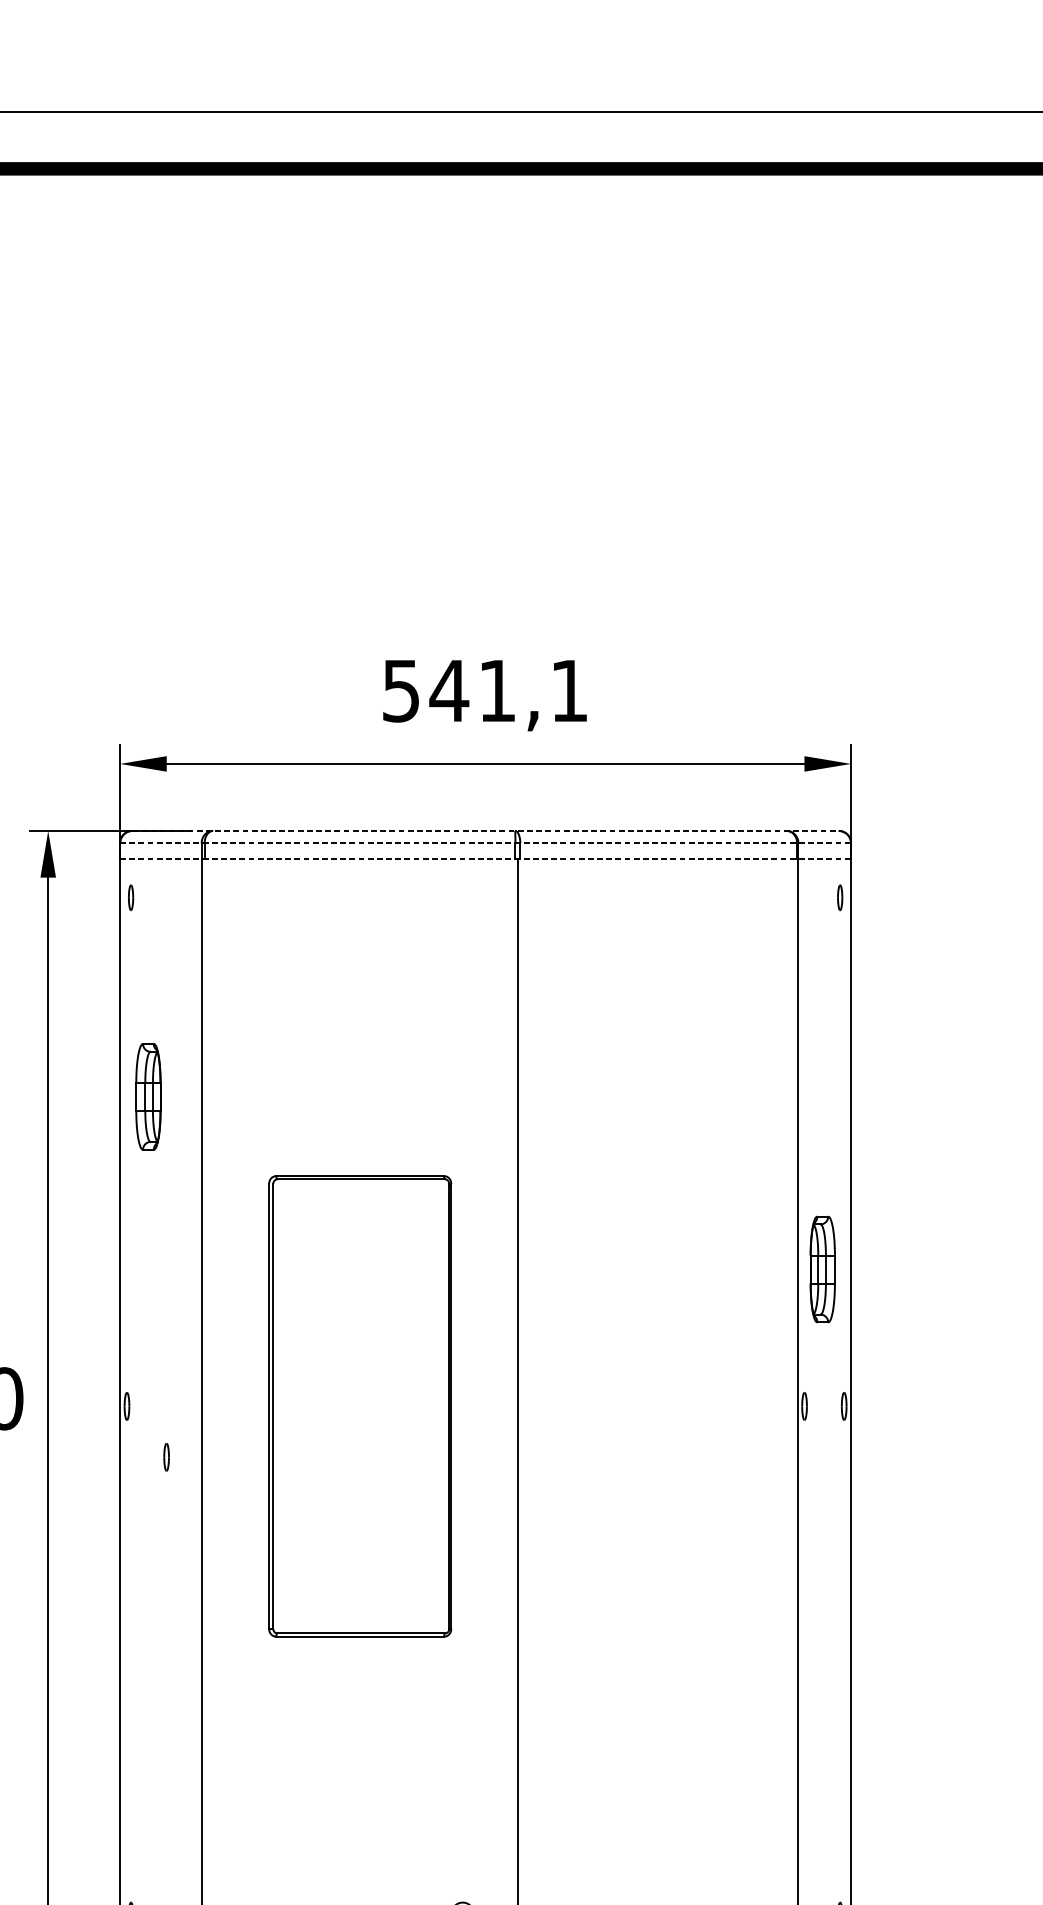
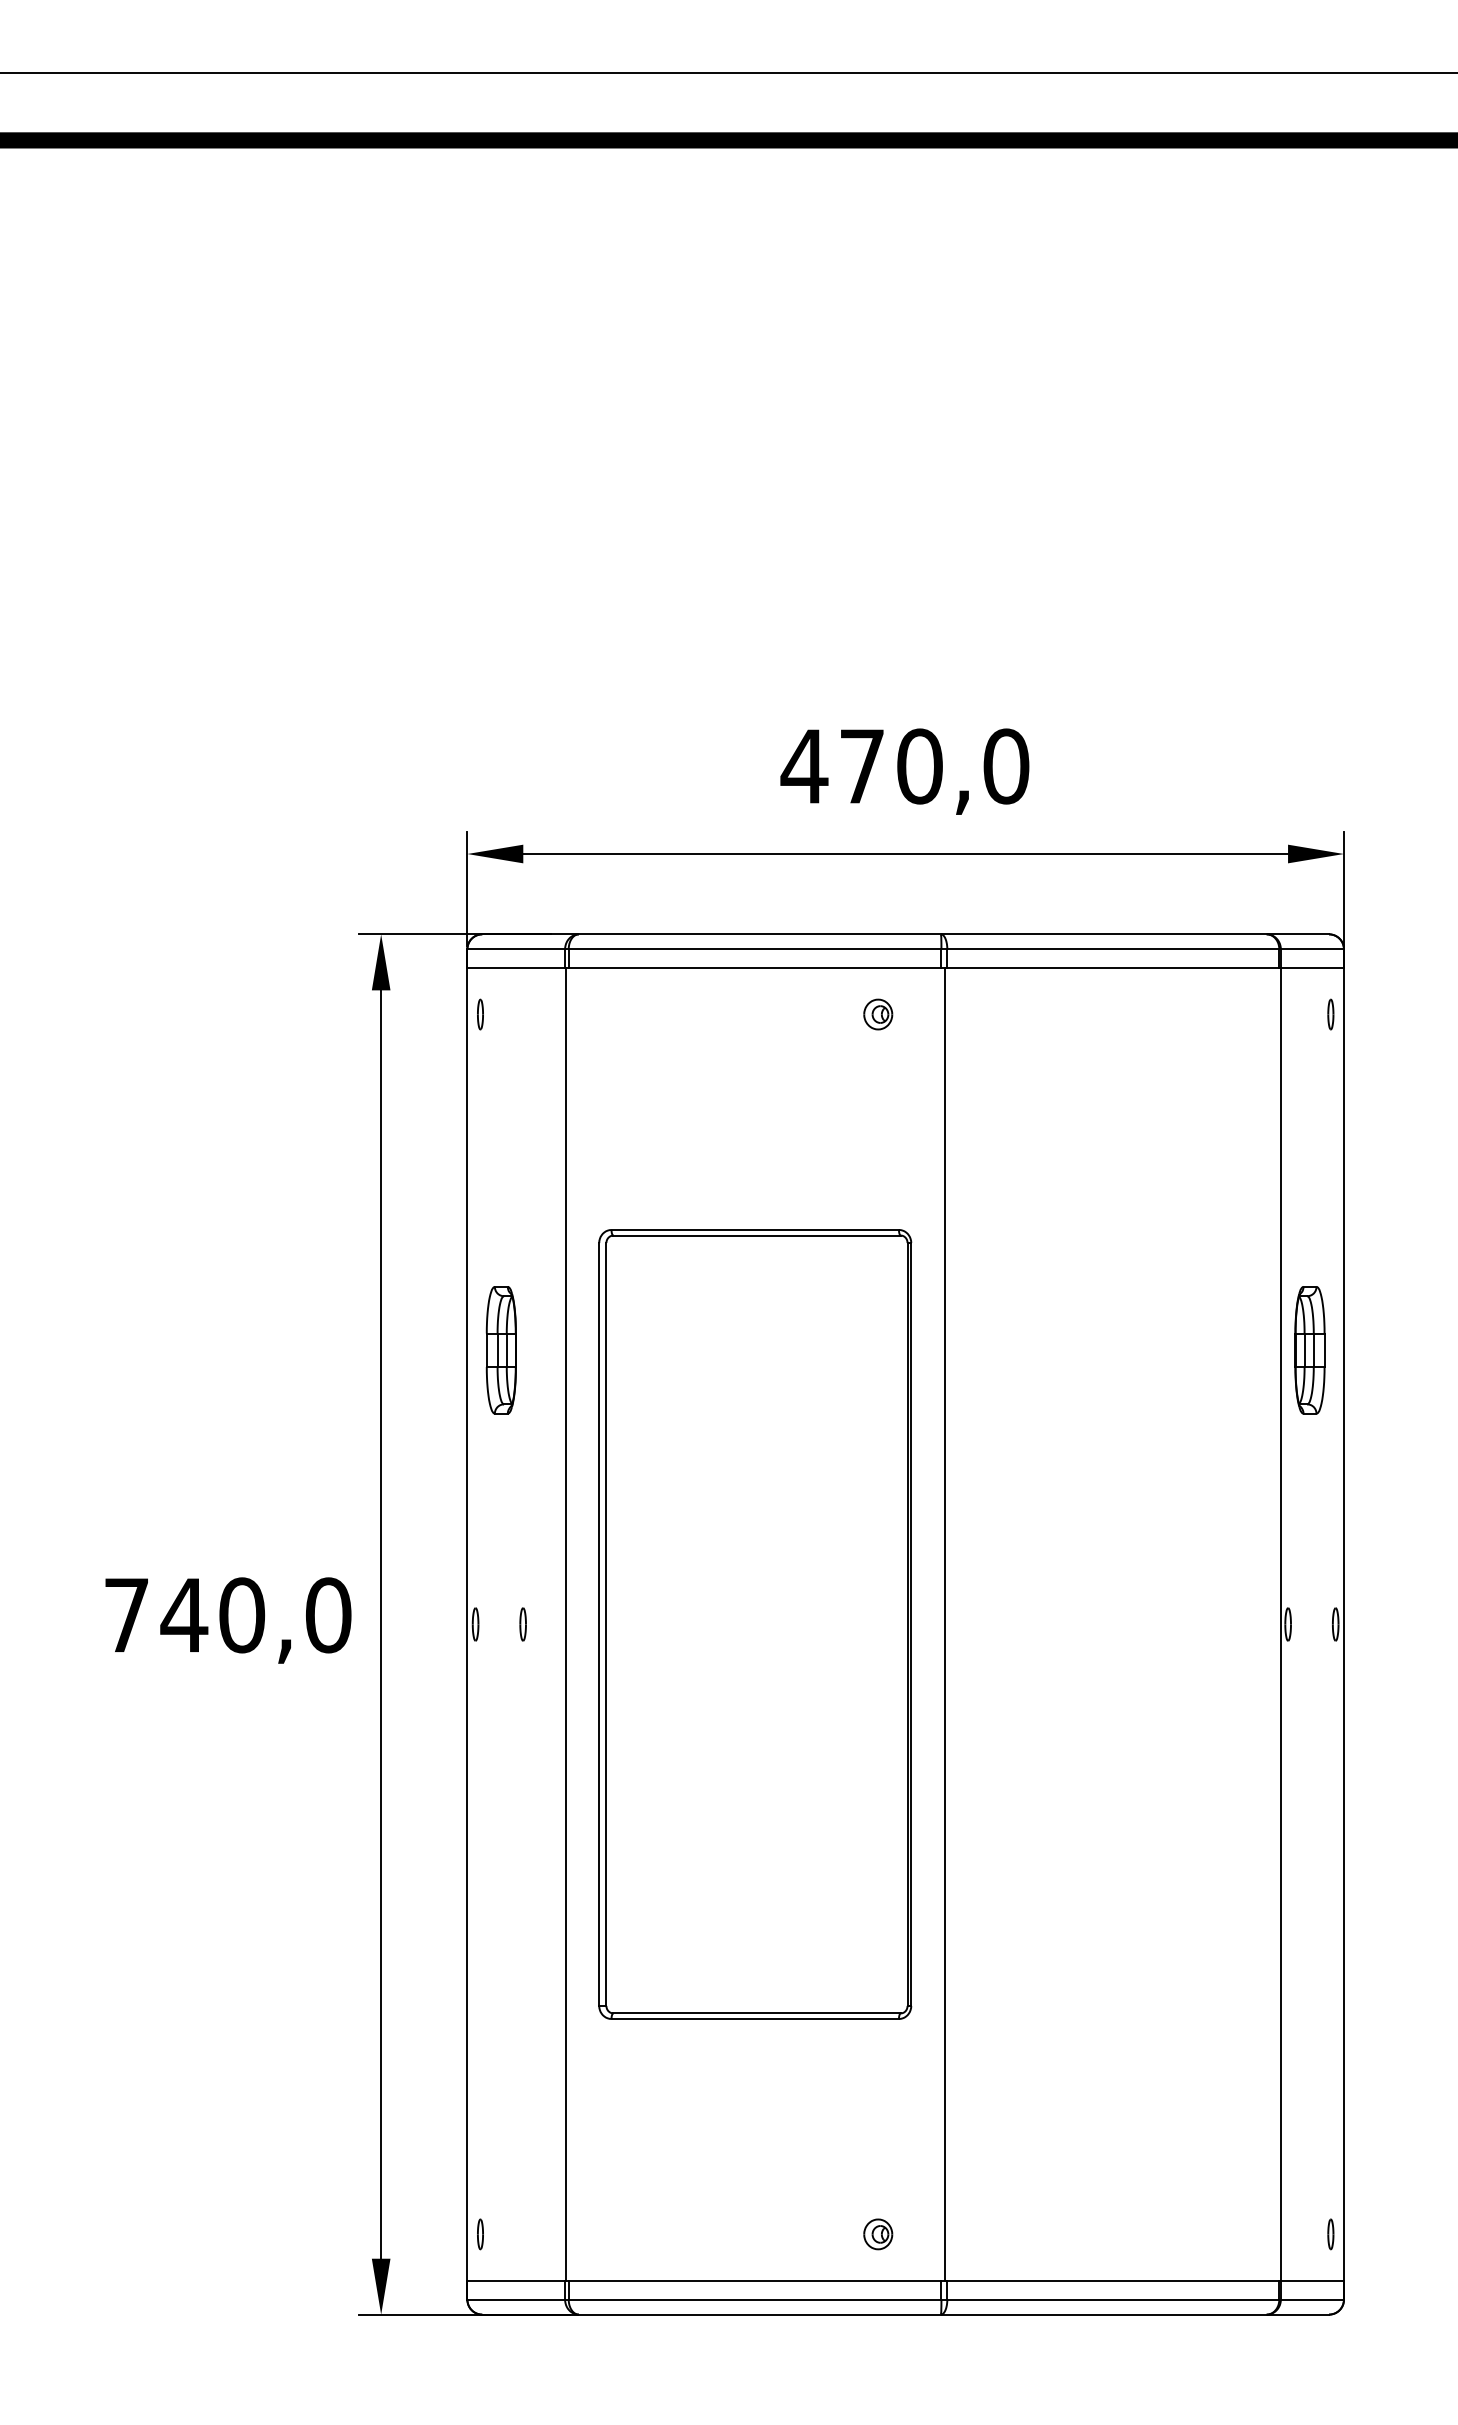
text: (484, 690) -> (904, 766), 541,1 -> 470,0
line: (486, 831) -> (906, 934), dashed -> solid
line: (486, 843) -> (906, 949), dashed -> solid
line: (486, 858) -> (906, 967), dashed -> solid
part: (462, 897) -> (878, 1014), added
part: (147, 1097) -> (500, 1350), moved
part: (822, 1269) -> (1309, 1350), moved
part: (360, 1406) -> (755, 1624), size x1.43
part: (166, 1457) -> (522, 1624), moved

